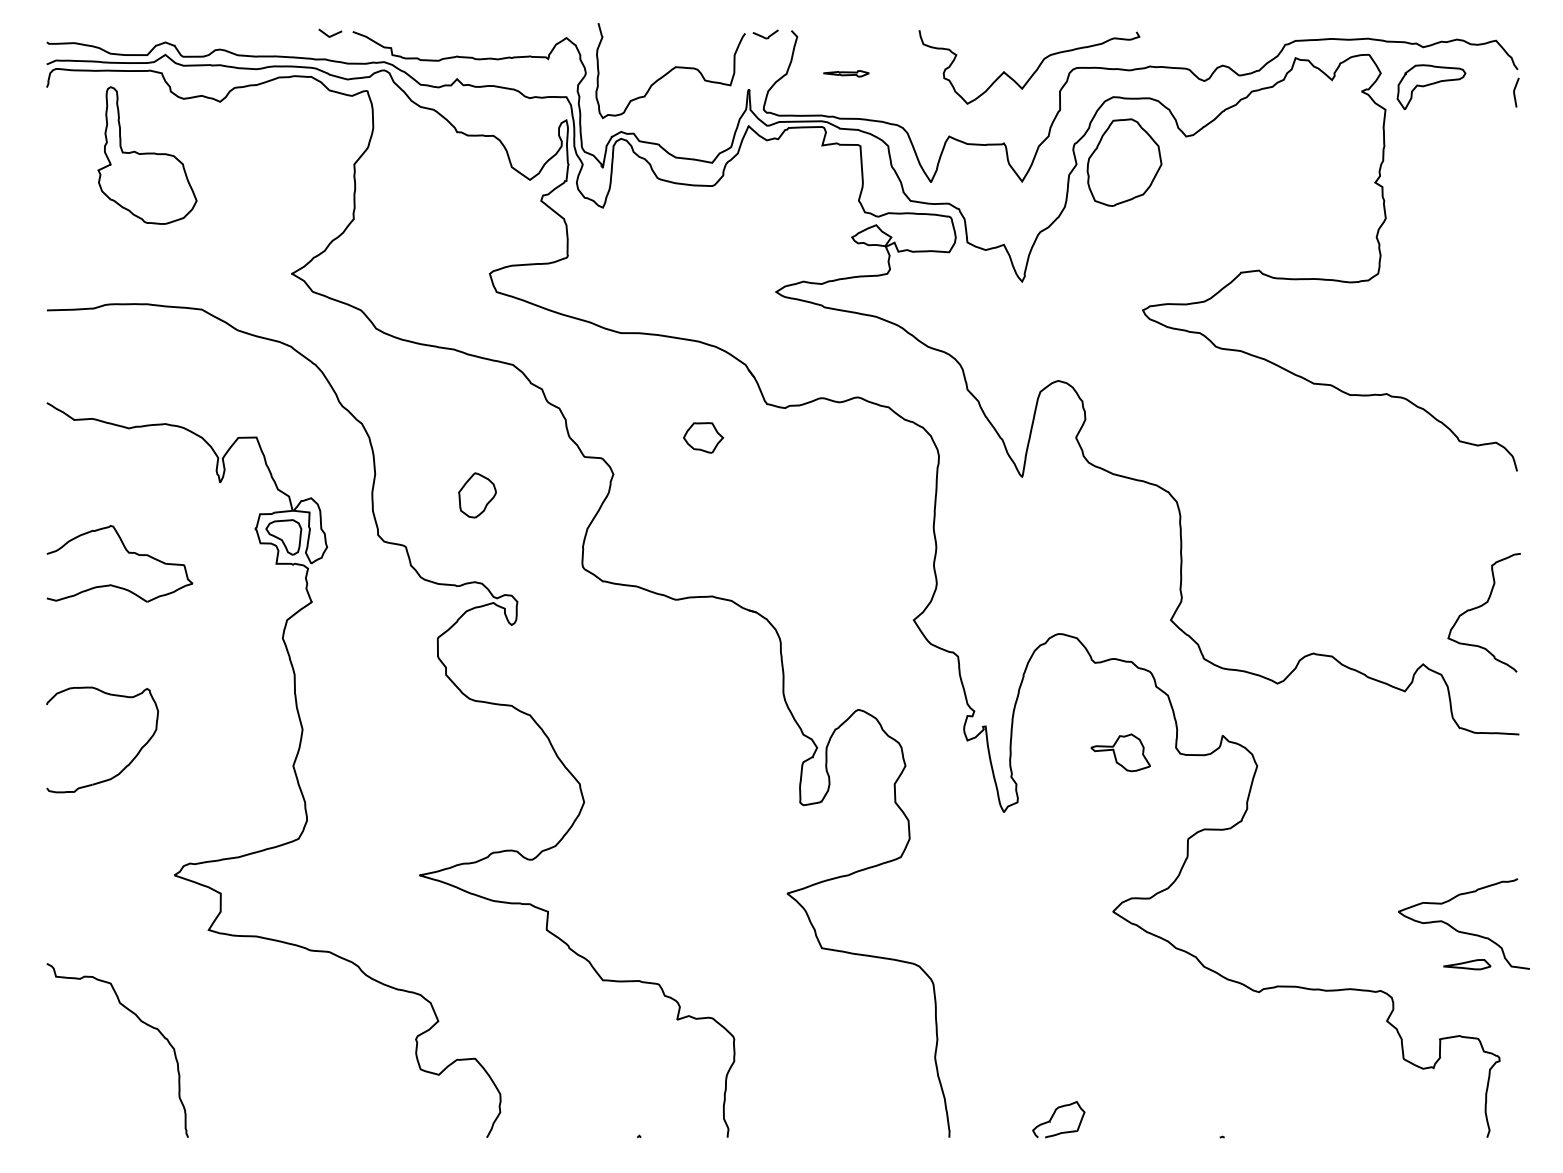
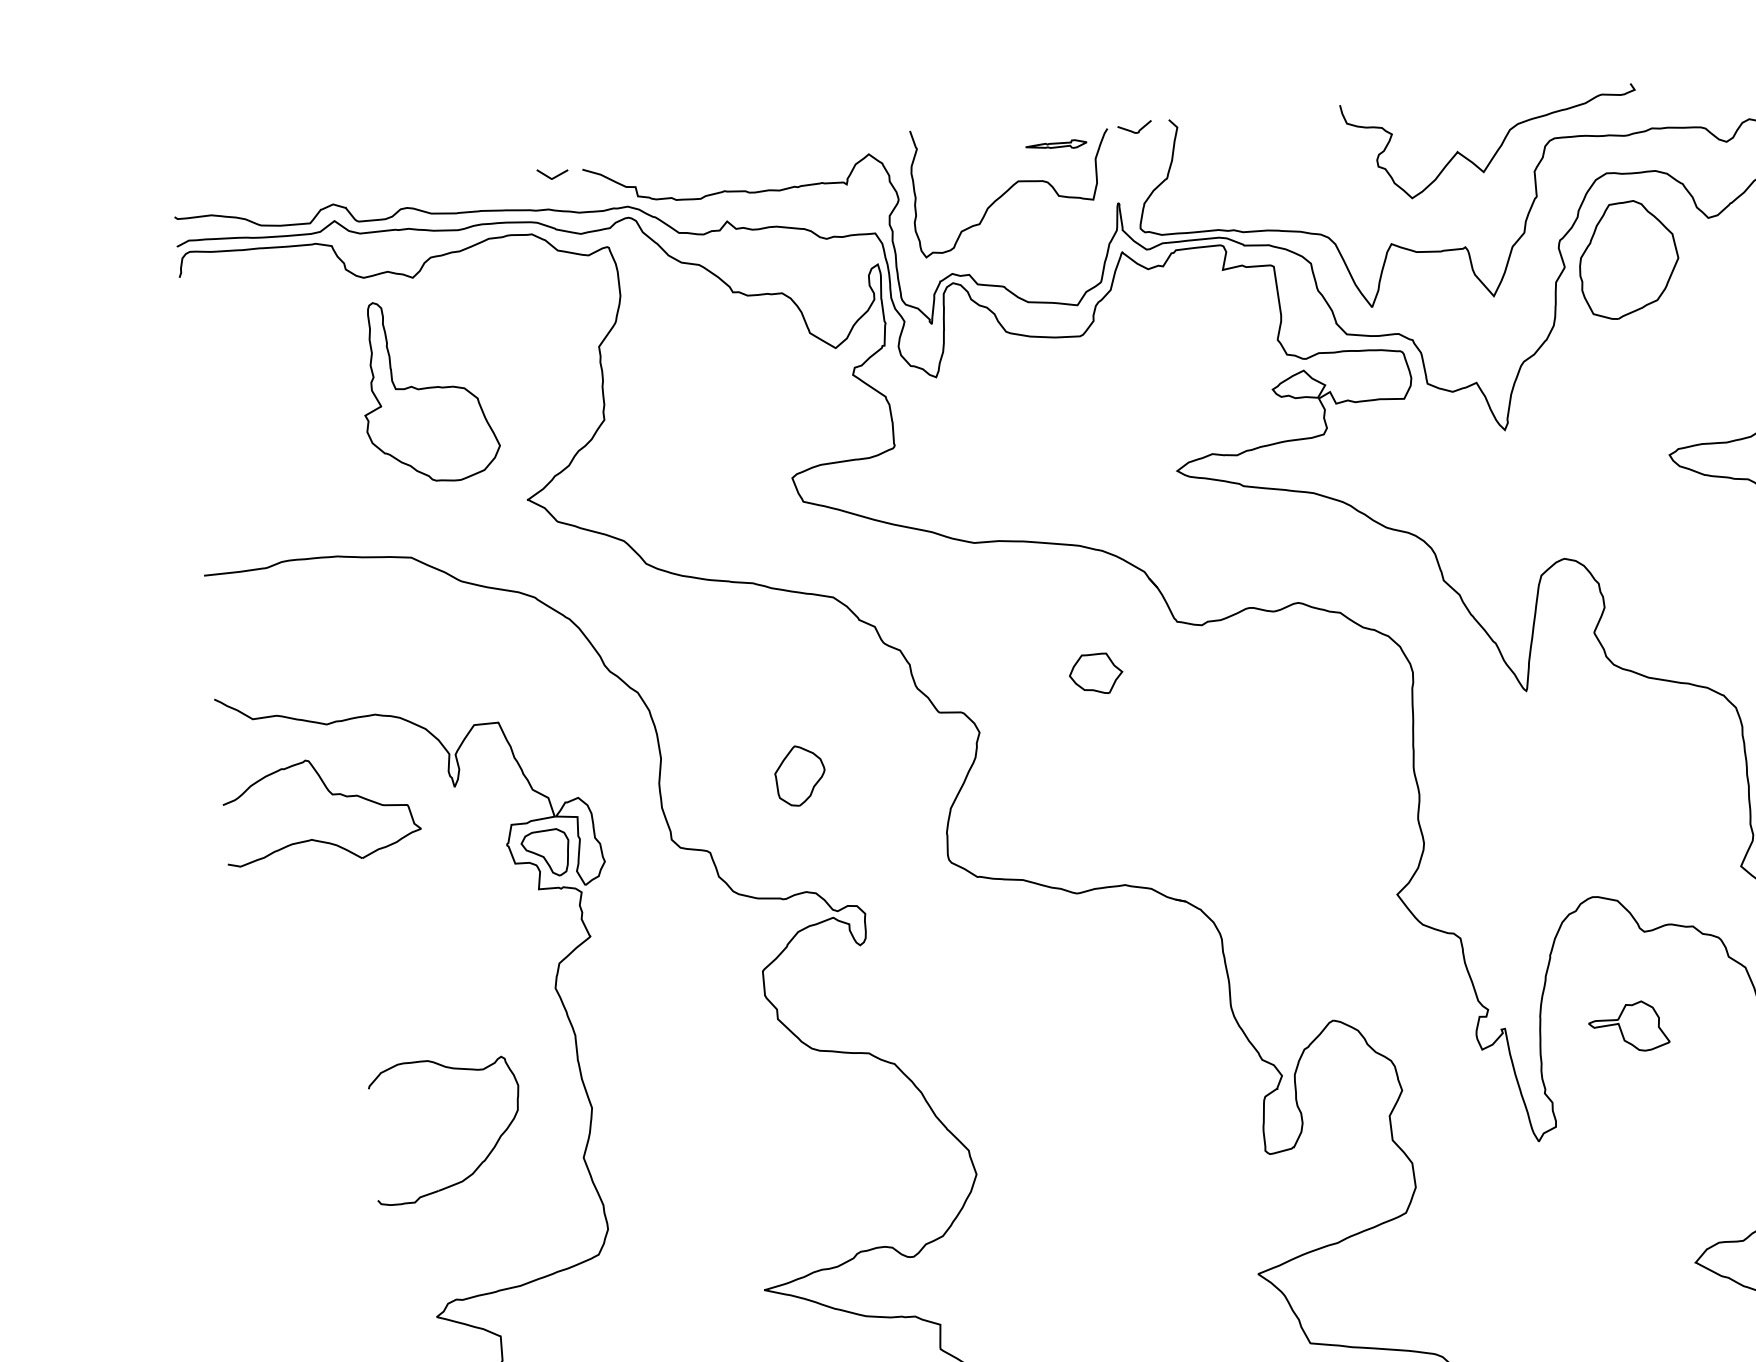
part: (846, 73) -> (1056, 145), moved
part: (147, 155) -> (429, 390), moved
part: (128, 553) -> (332, 795), moved
part: (1120, 752) -> (1628, 1026), moved
part: (127, 764) -> (483, 1160), moved

